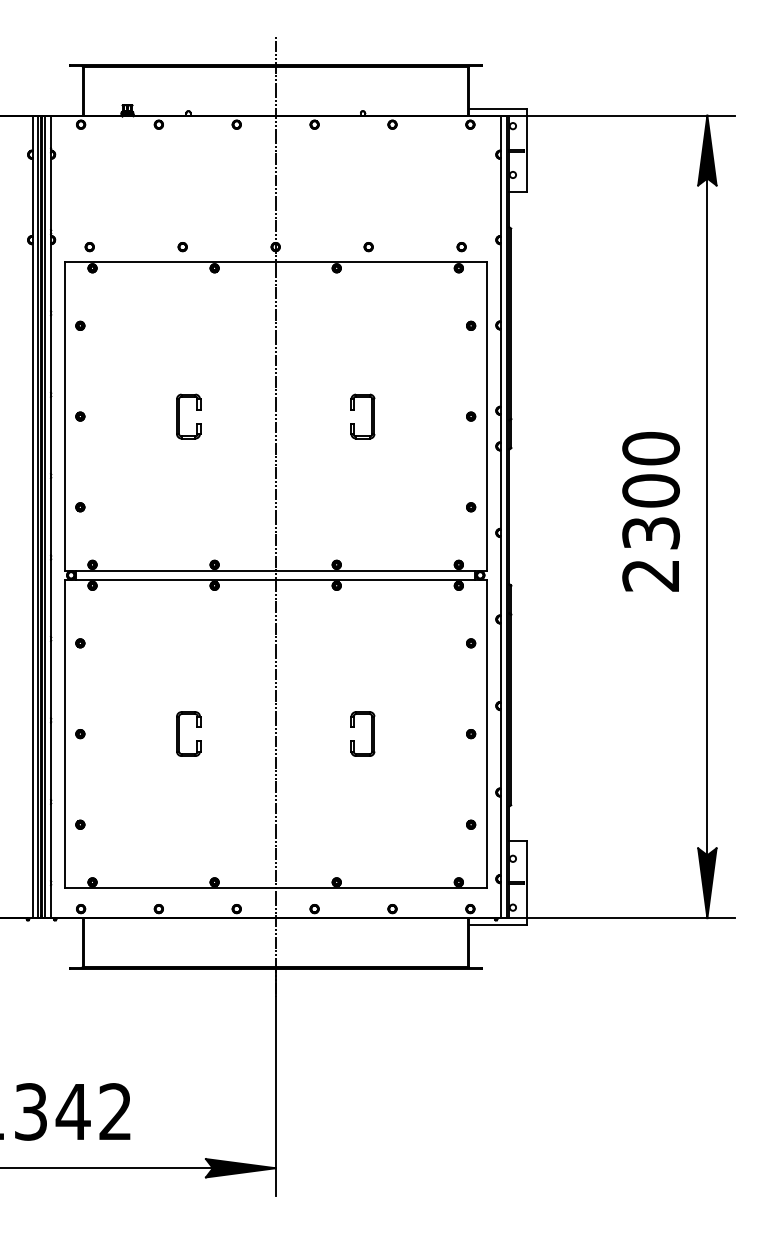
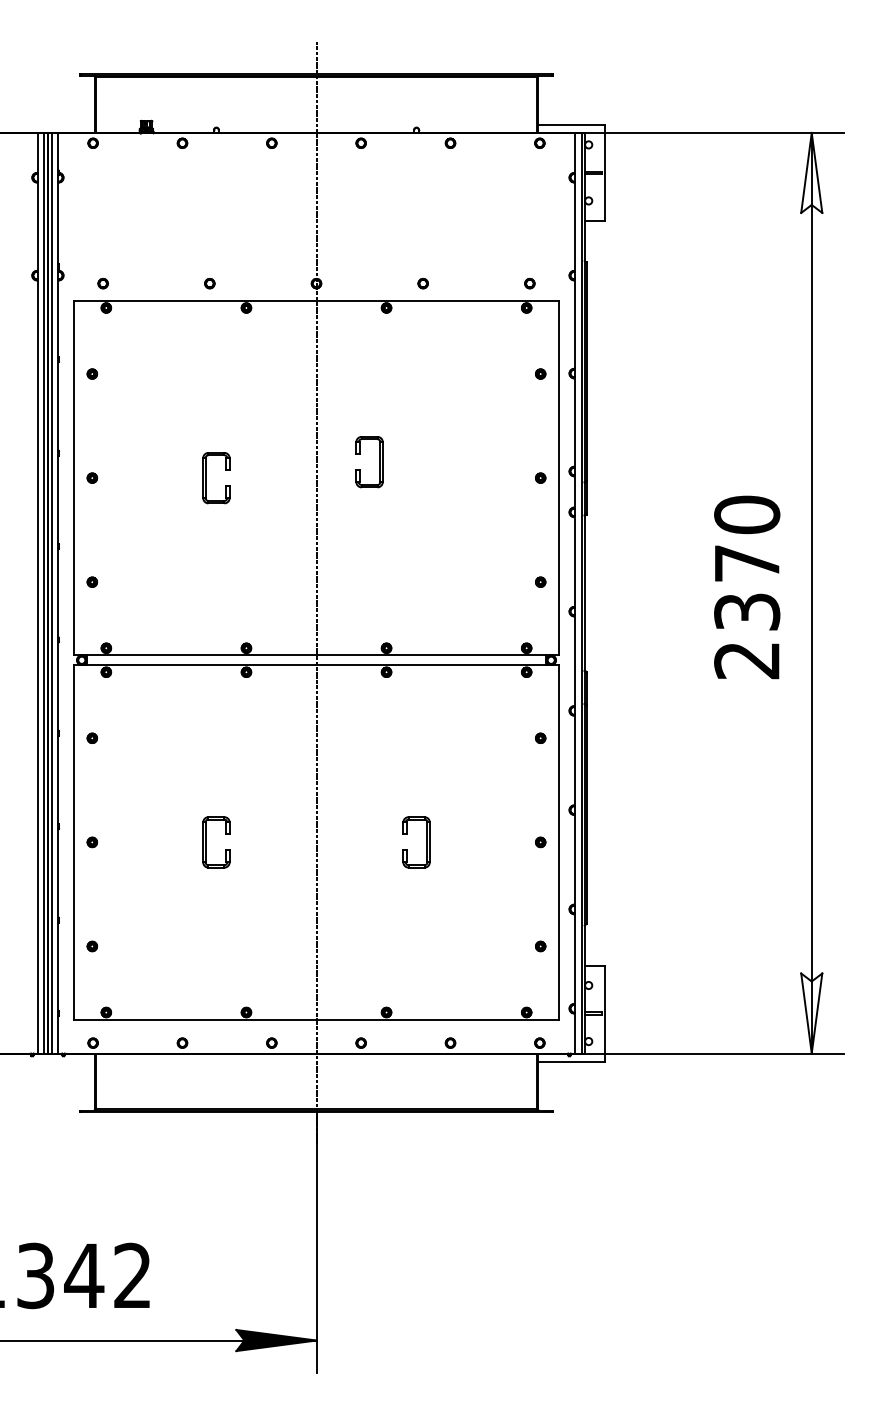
fill: (707, 150) -> (811, 172), removed
part: (371, 416) -> (379, 462), moved
text: (651, 490) -> (747, 563), 2300 -> 2370
fill: (707, 883) -> (811, 1013), removed

